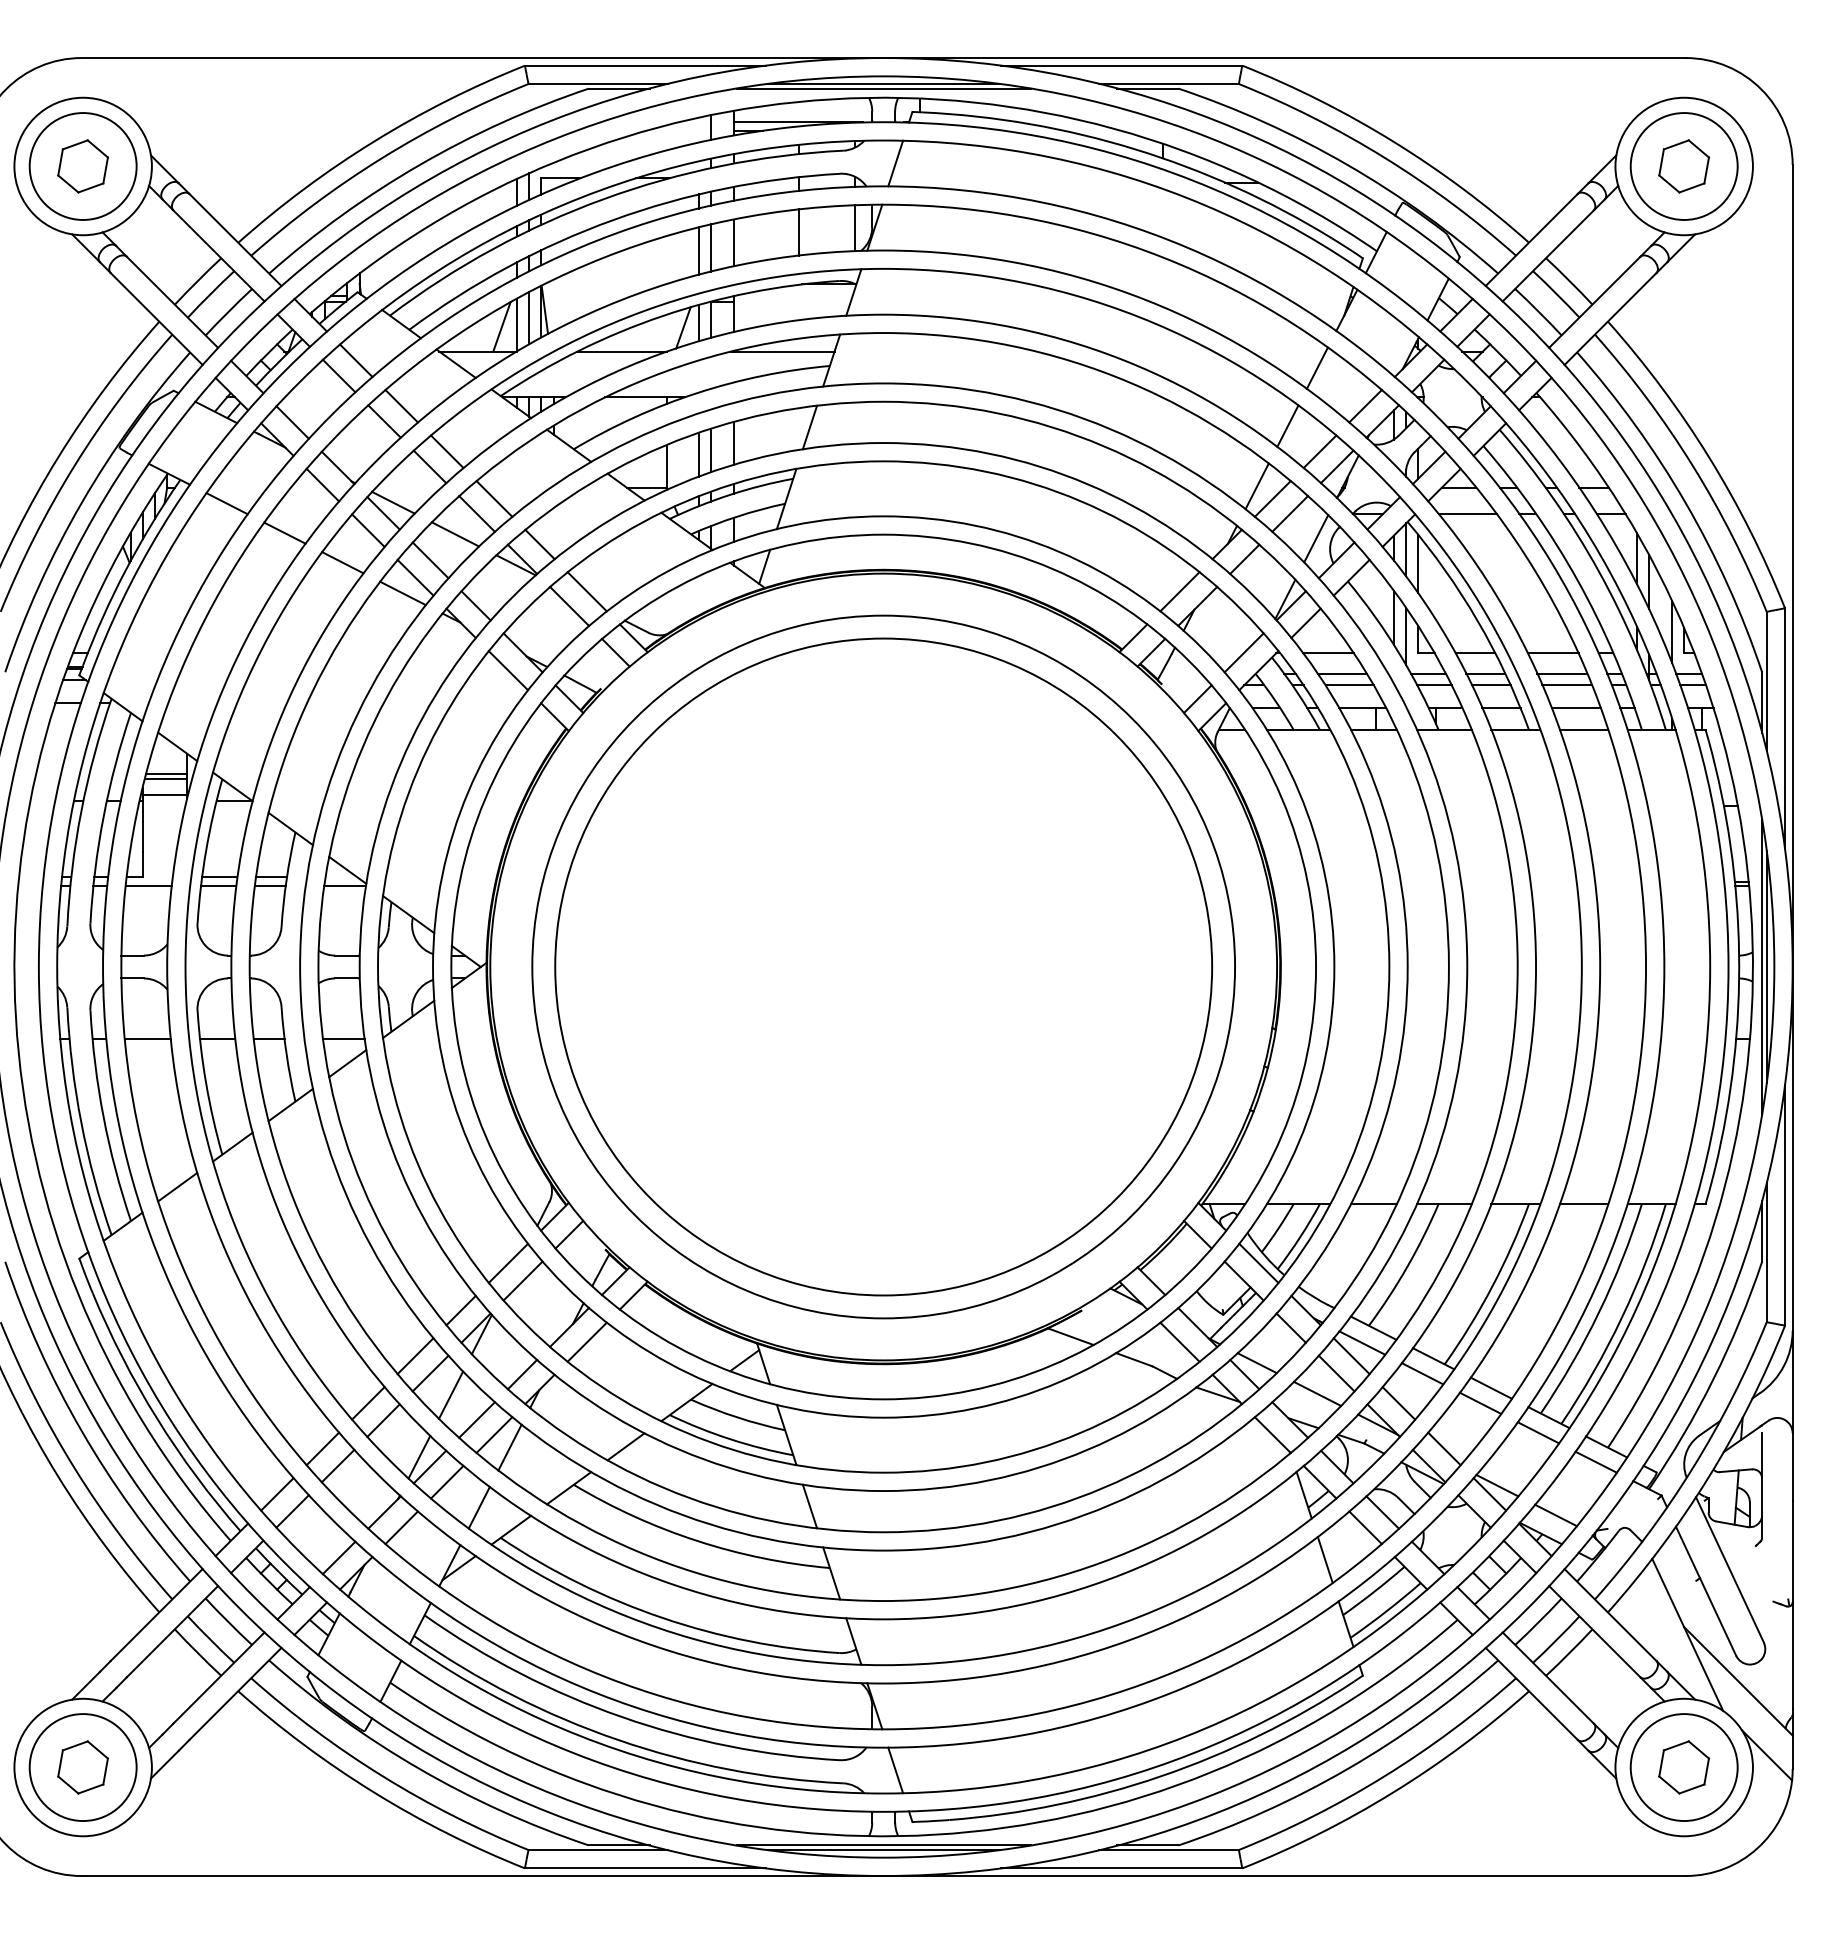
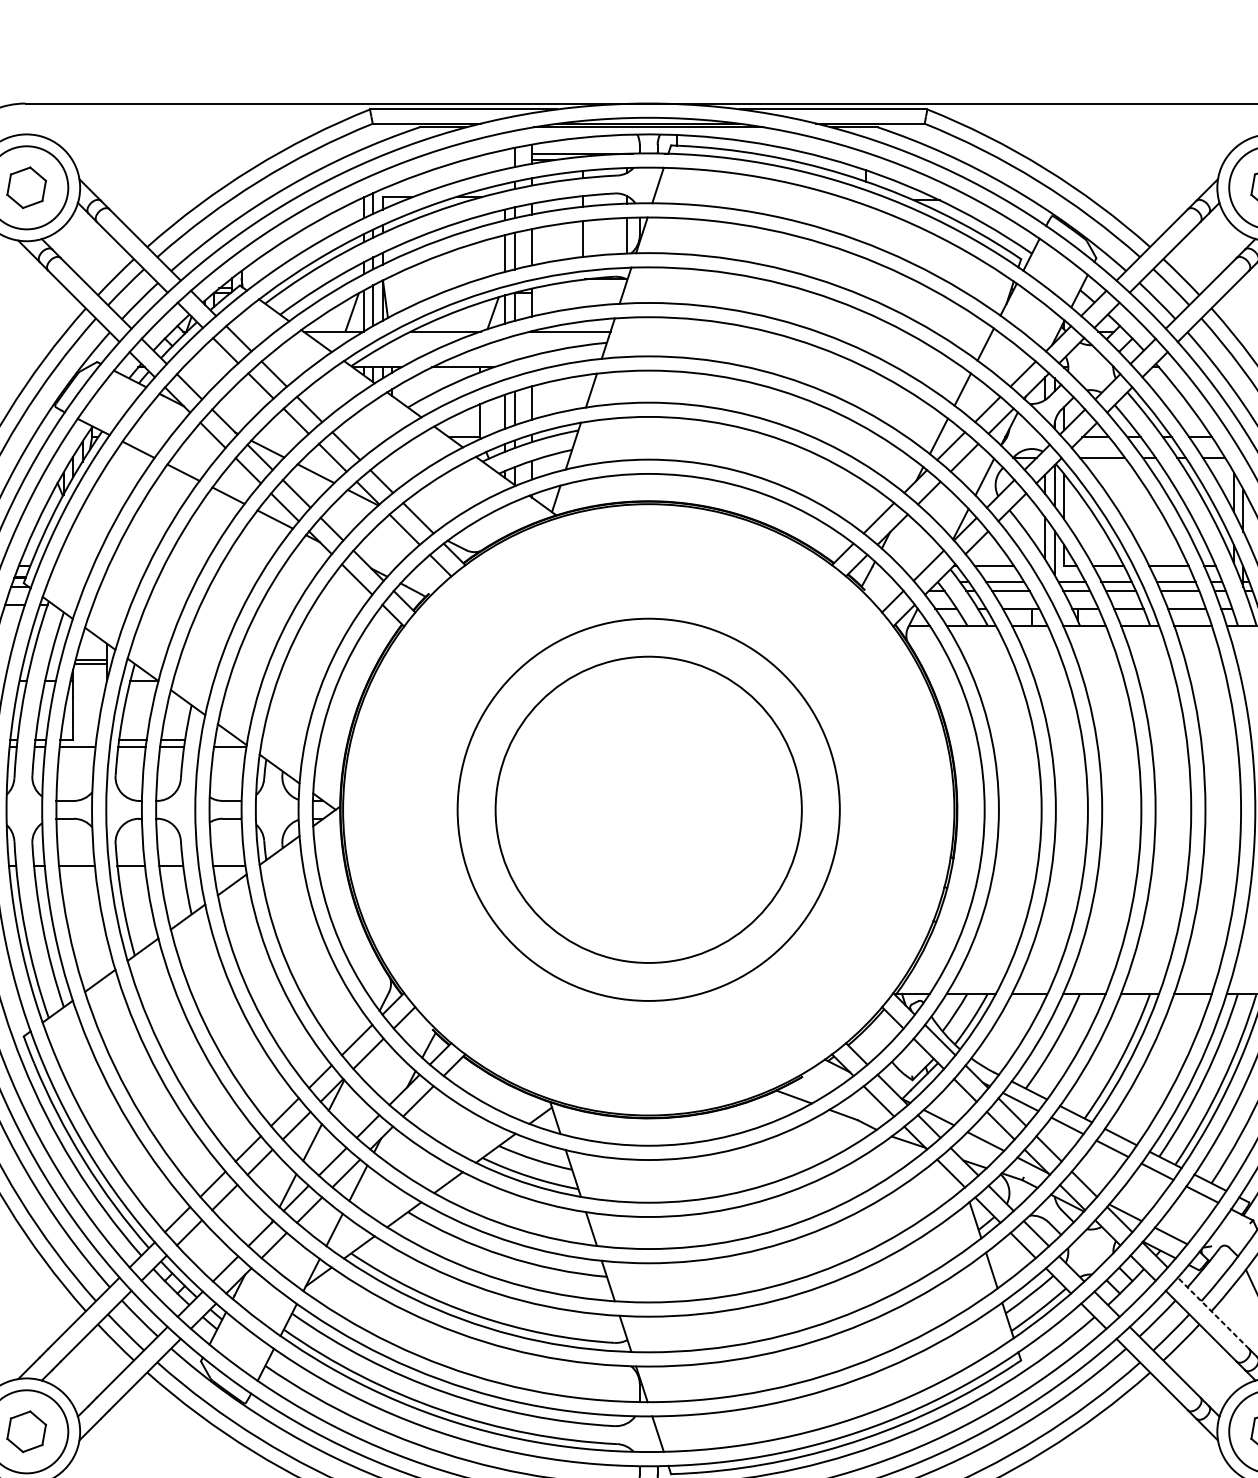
line: (164, 794) -> (89, 675), removed
circle: (883, 966) -> (648, 809), size x0.6
circle: (883, 966) -> (648, 809), size x0.7
line: (1610, 1614) -> (1213, 1312), solid -> dashed

